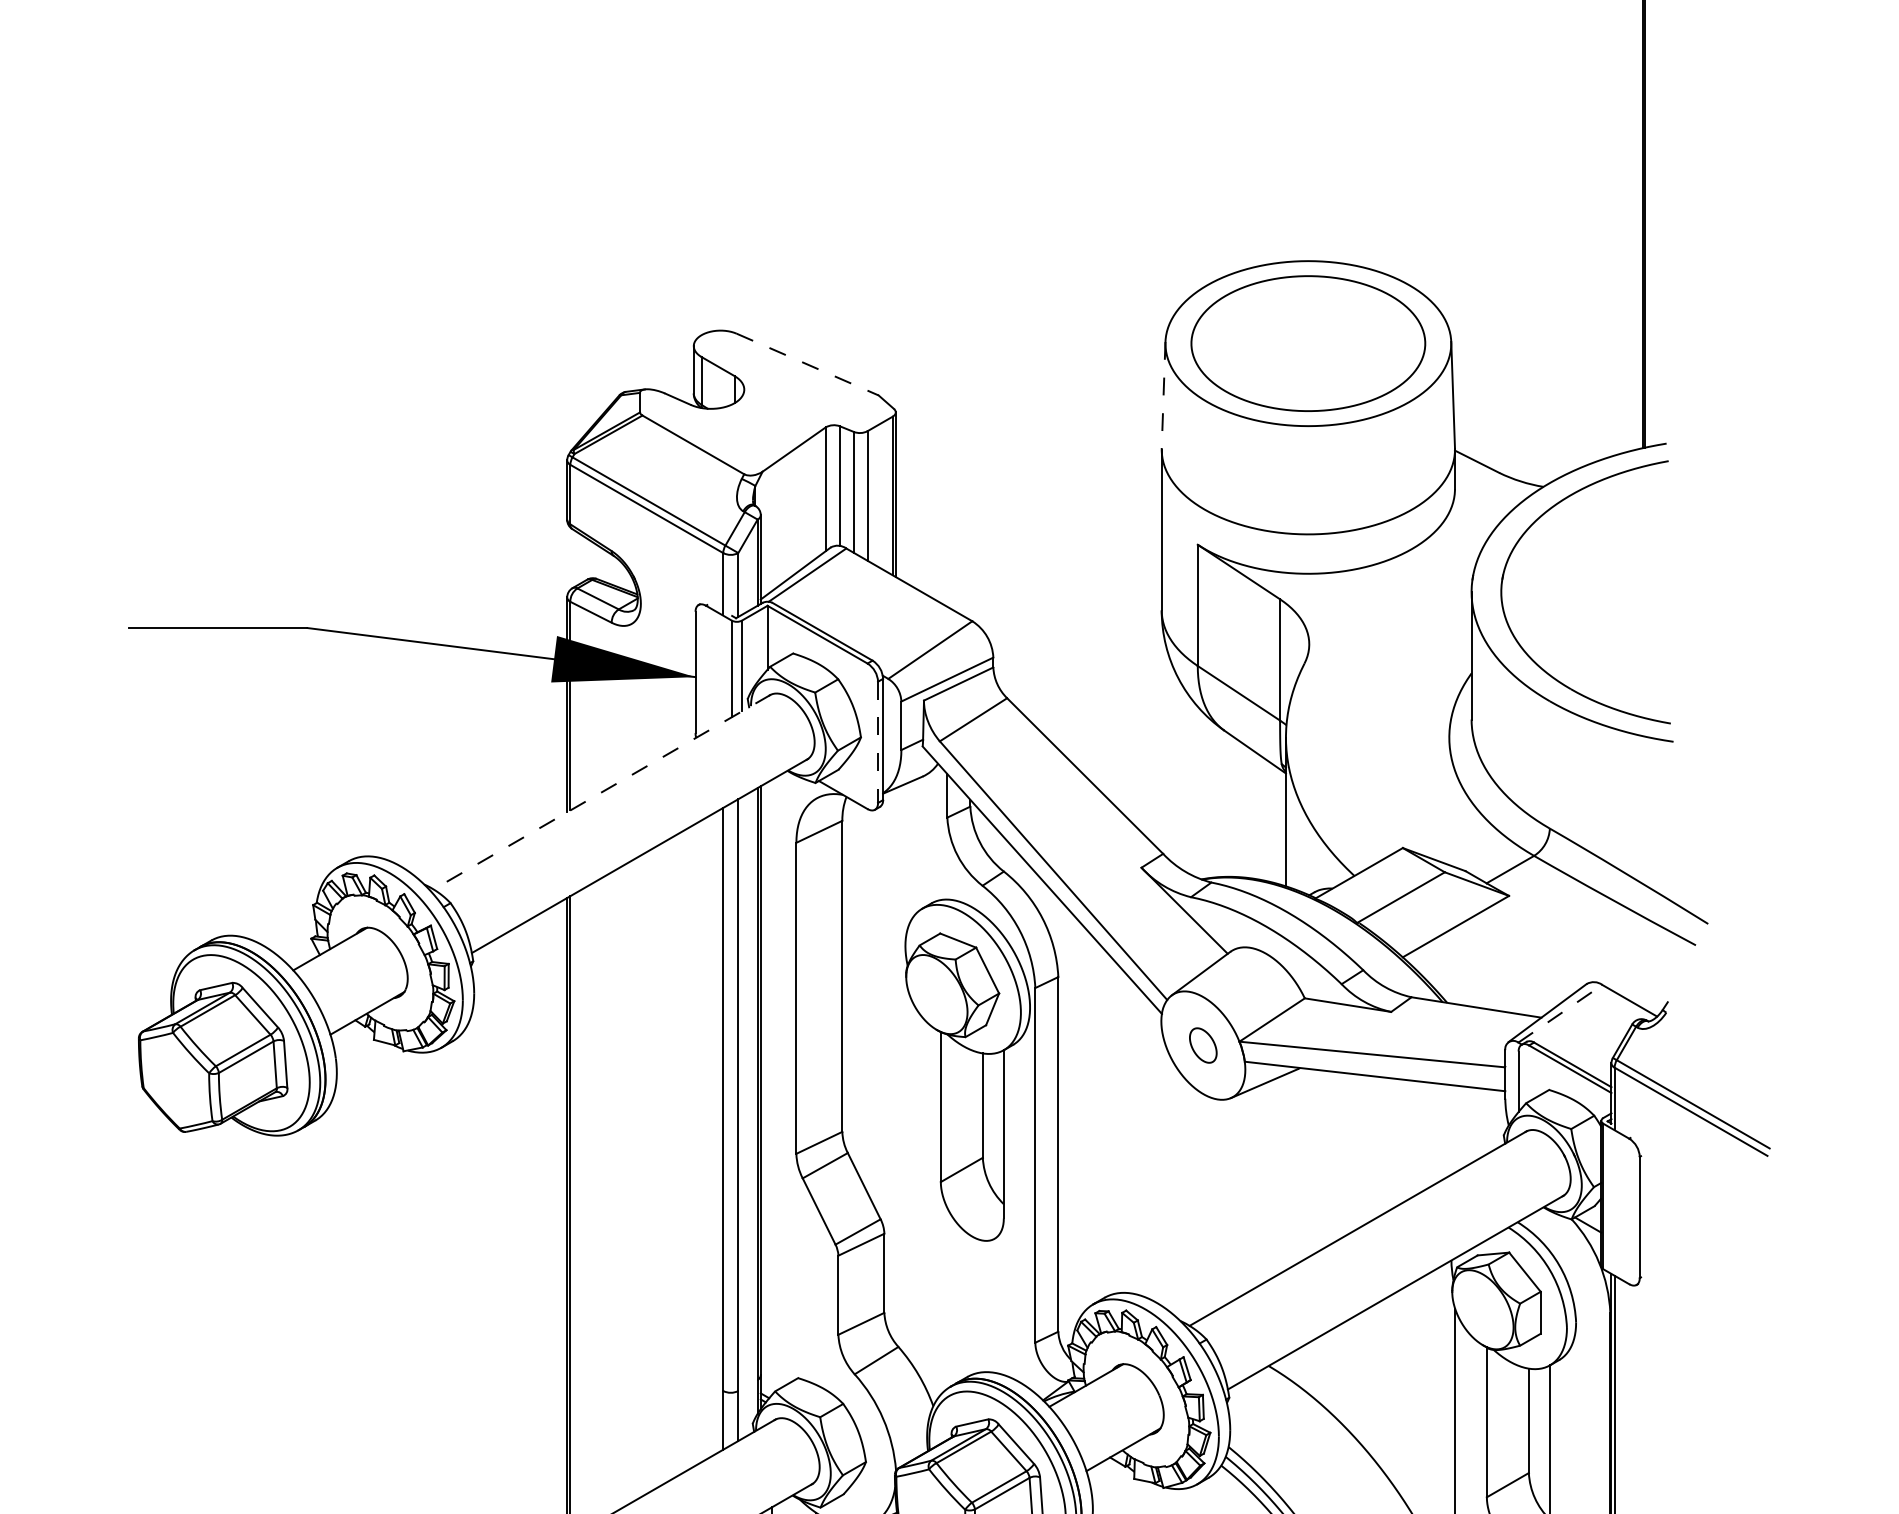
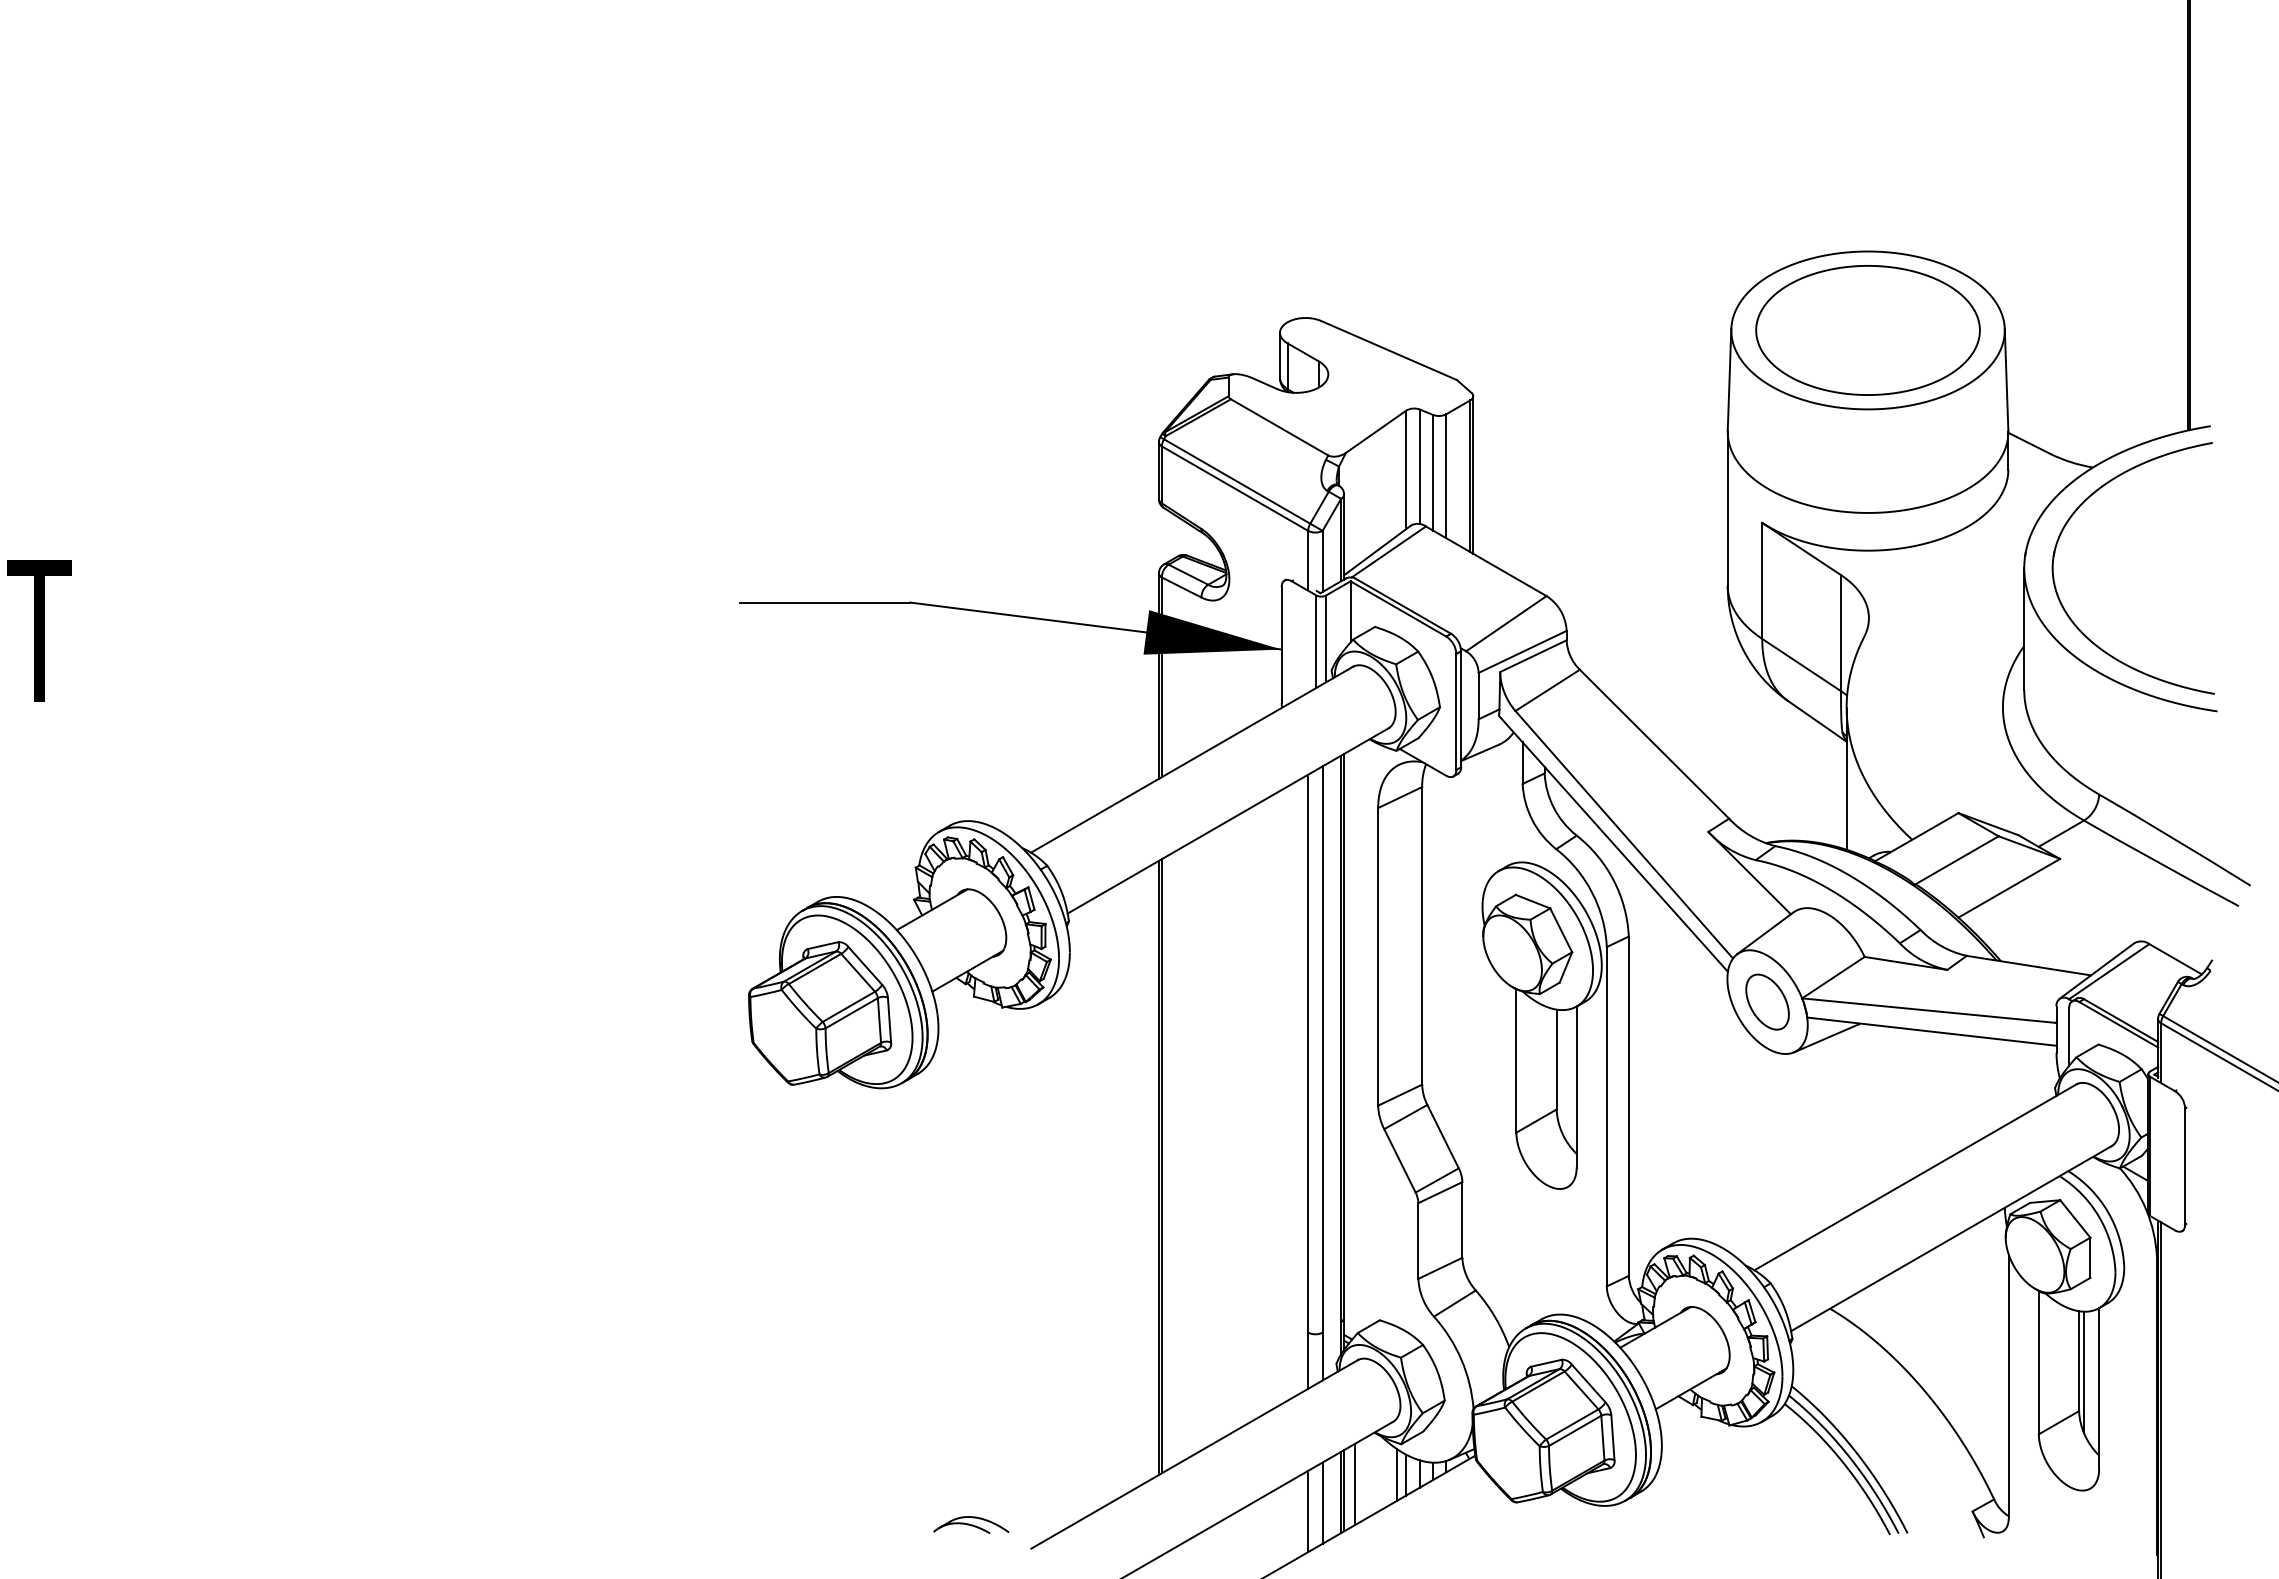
line: (808, 364) -> (1389, 350), dashed -> solid
line: (1163, 394) -> (1729, 379), dashed -> solid
line: (878, 742) -> (1456, 712), dashed -> solid
line: (601, 792) -> (1191, 759), dashed -> solid
line: (1560, 1013) -> (2109, 971), dashed -> solid
part: (1203, 1044) -> (1767, 1001), size x1.67
line: (1534, 1432) -> (2084, 1372), added

